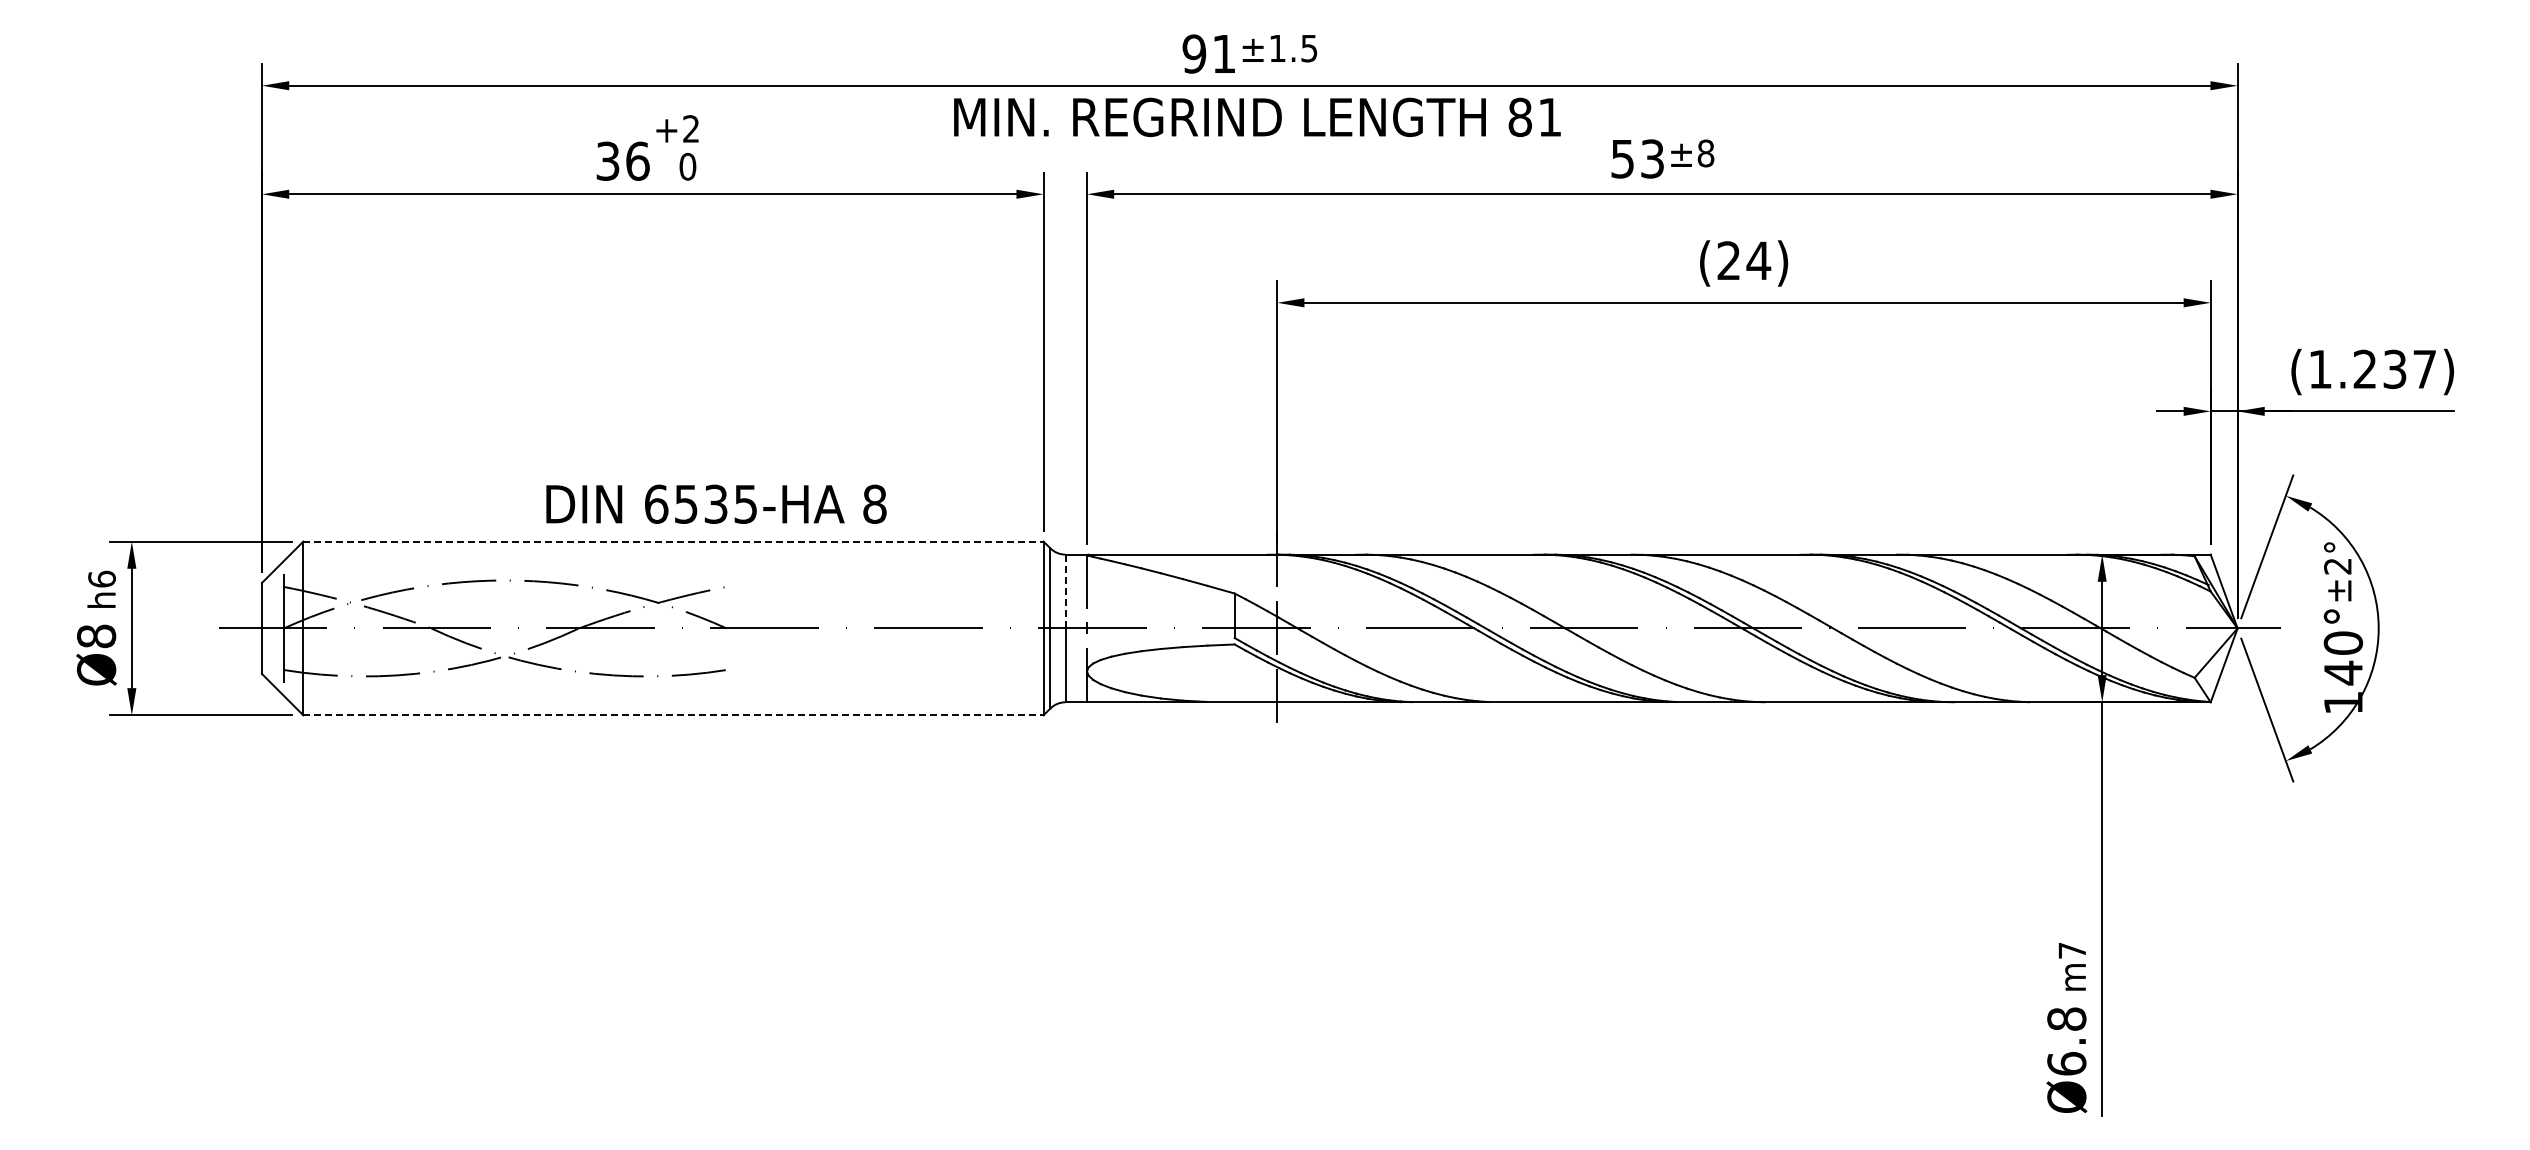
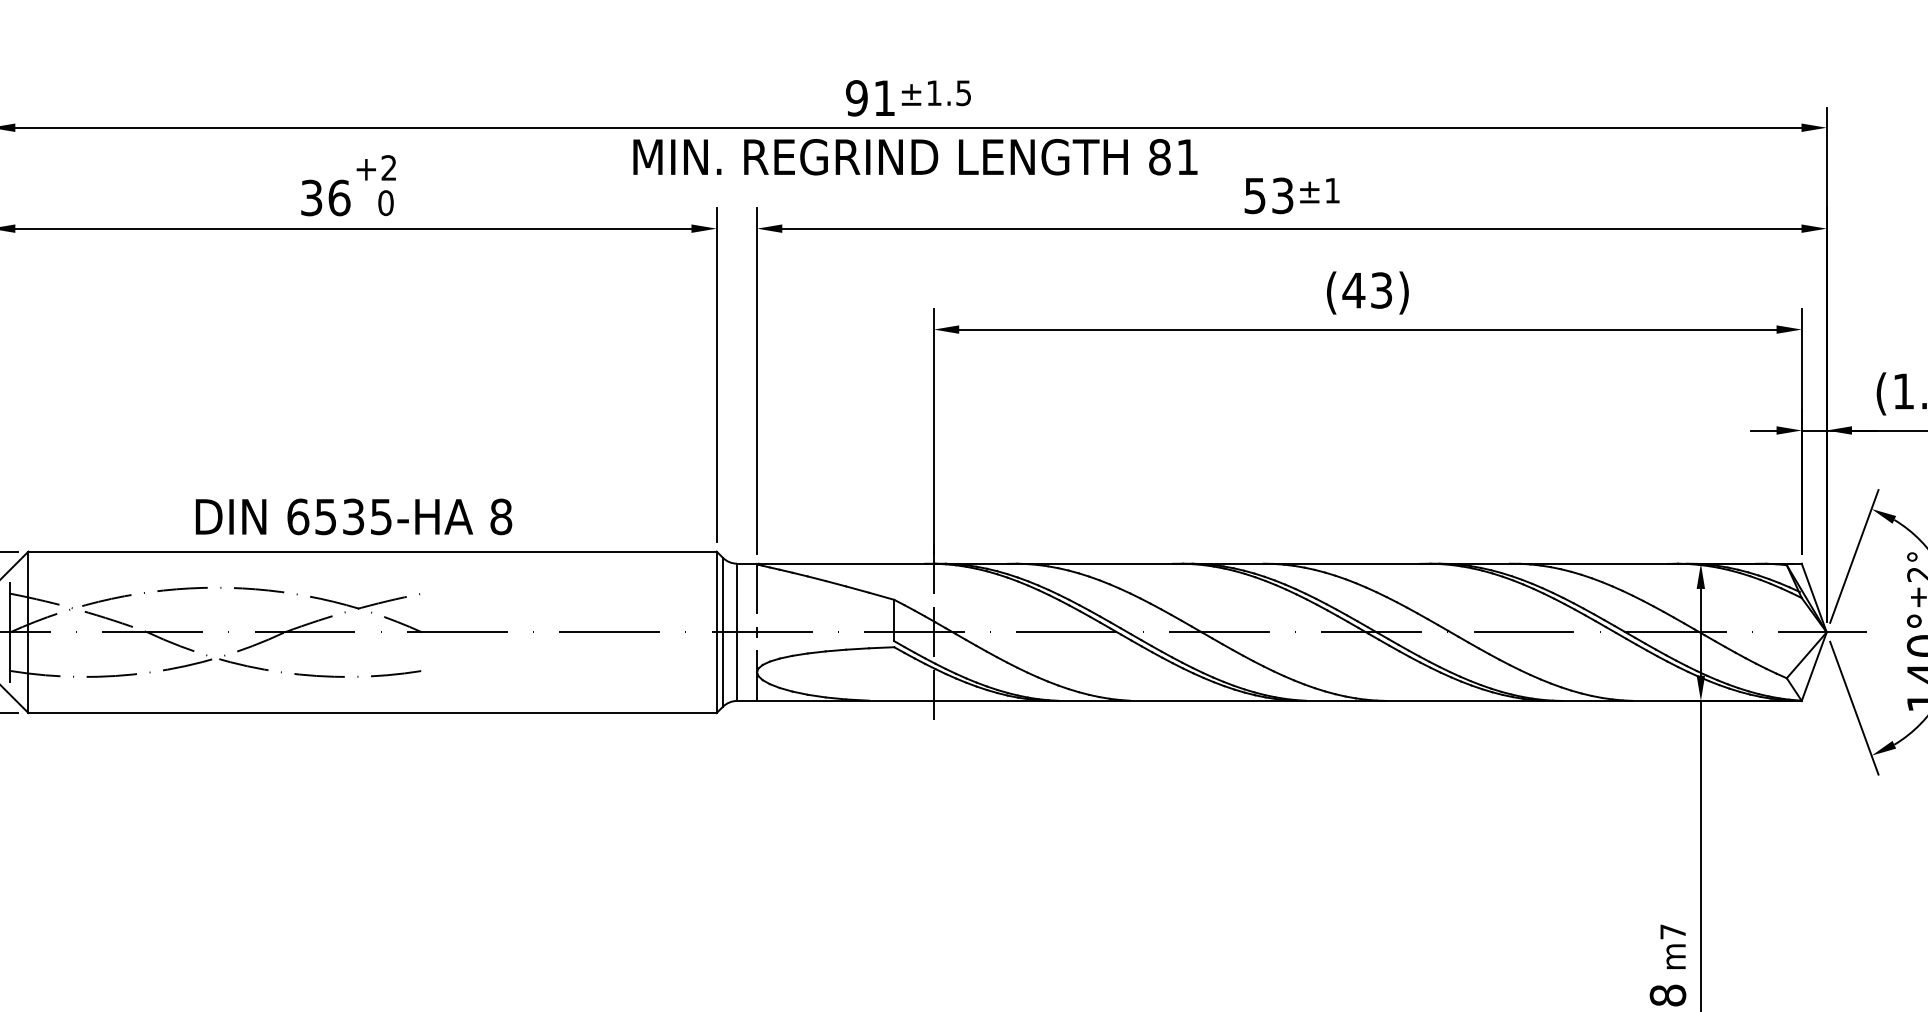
text: (1705, 153) -> (1332, 190), ±8 -> ±1
text: (1743, 260) -> (1367, 290), (24) -> (43)
text: (716, 503) -> (354, 516), moved
line: (673, 541) -> (372, 551), dashed -> solid
line: (1065, 591) -> (737, 597), dashed -> solid
line: (673, 715) -> (372, 713), dashed -> solid

